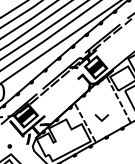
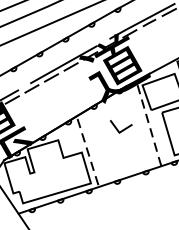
line: (100, 118) -> (117, 128), moved

